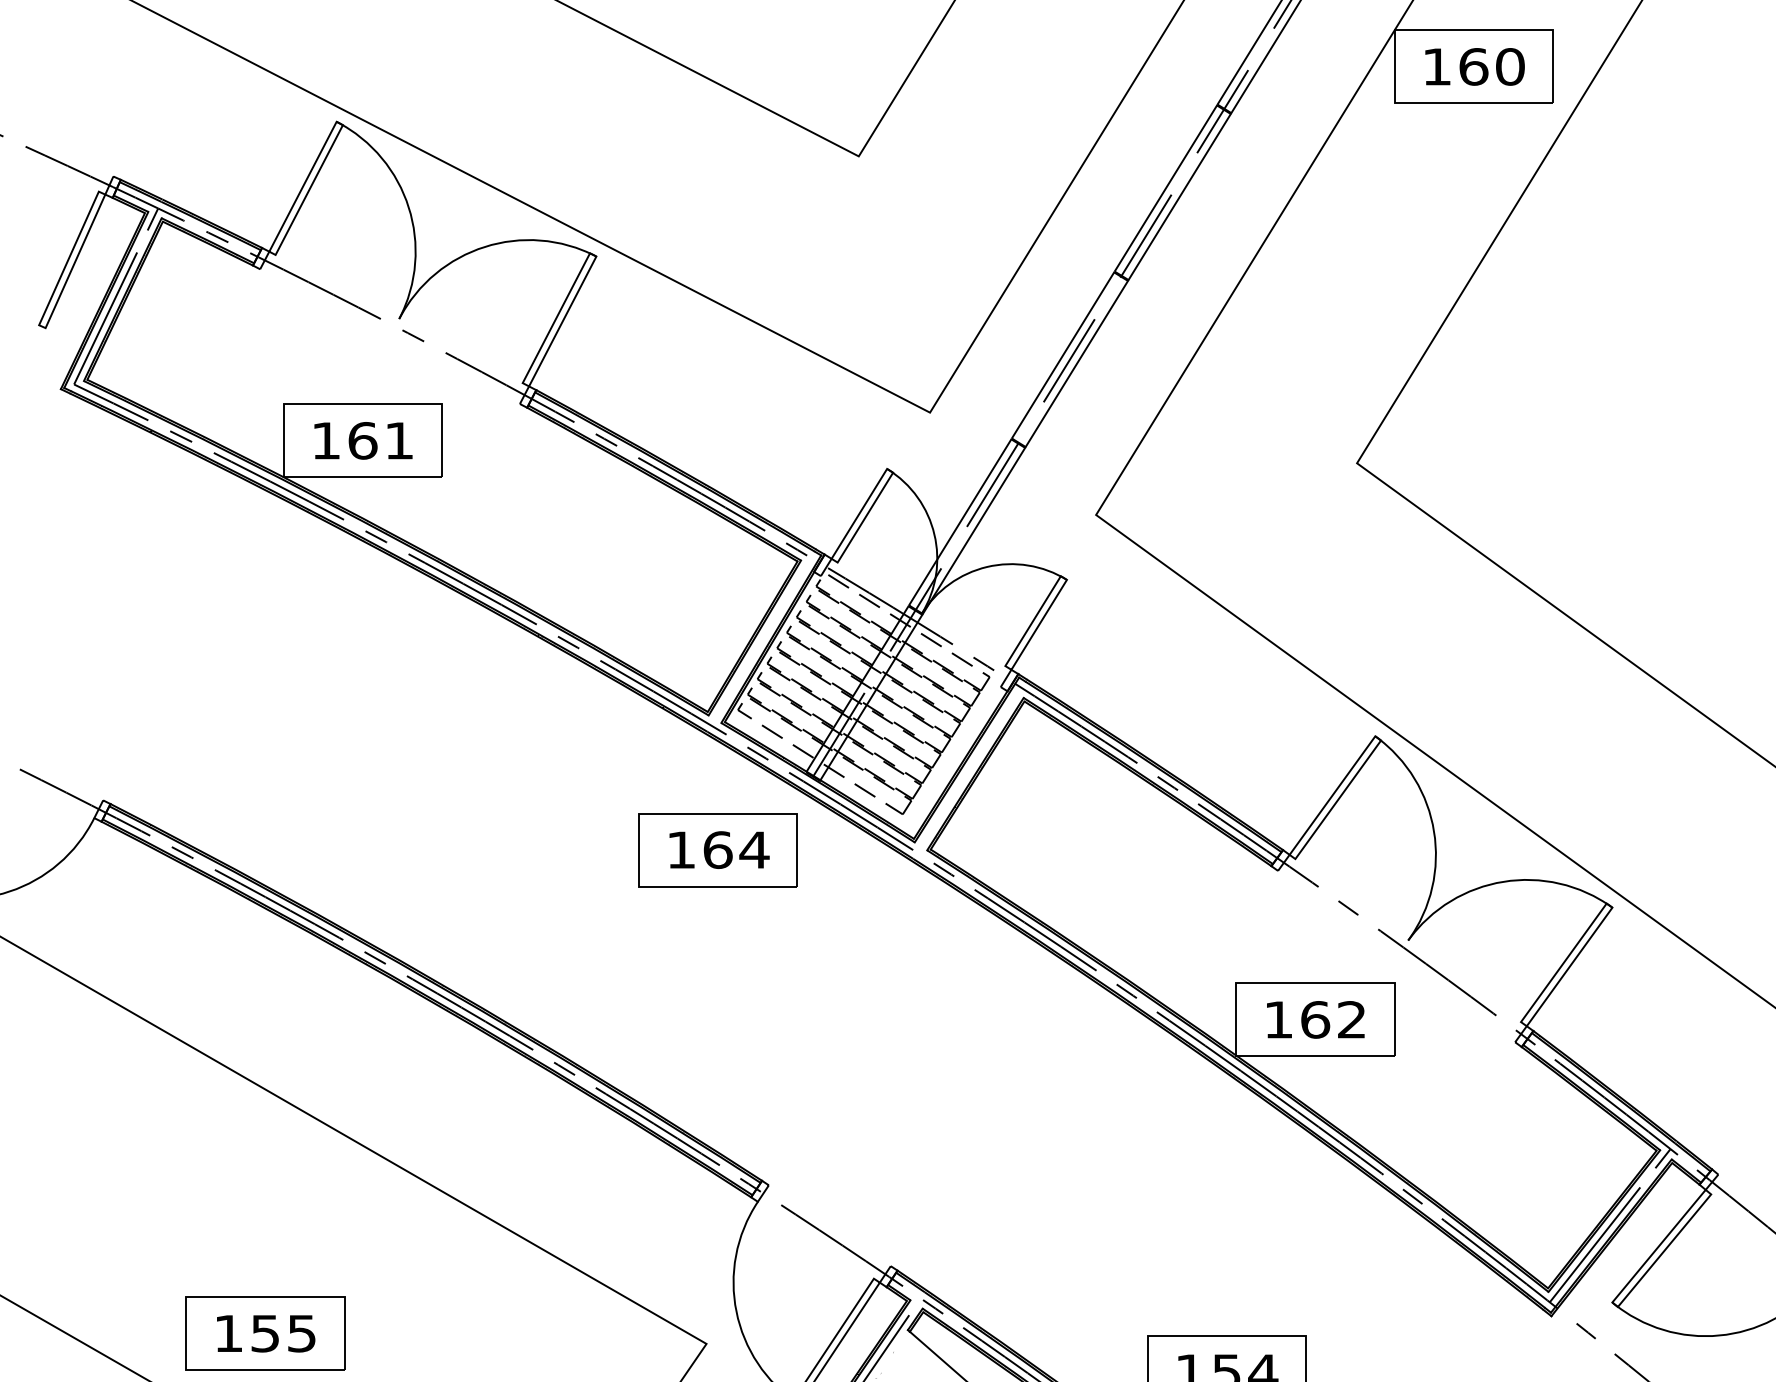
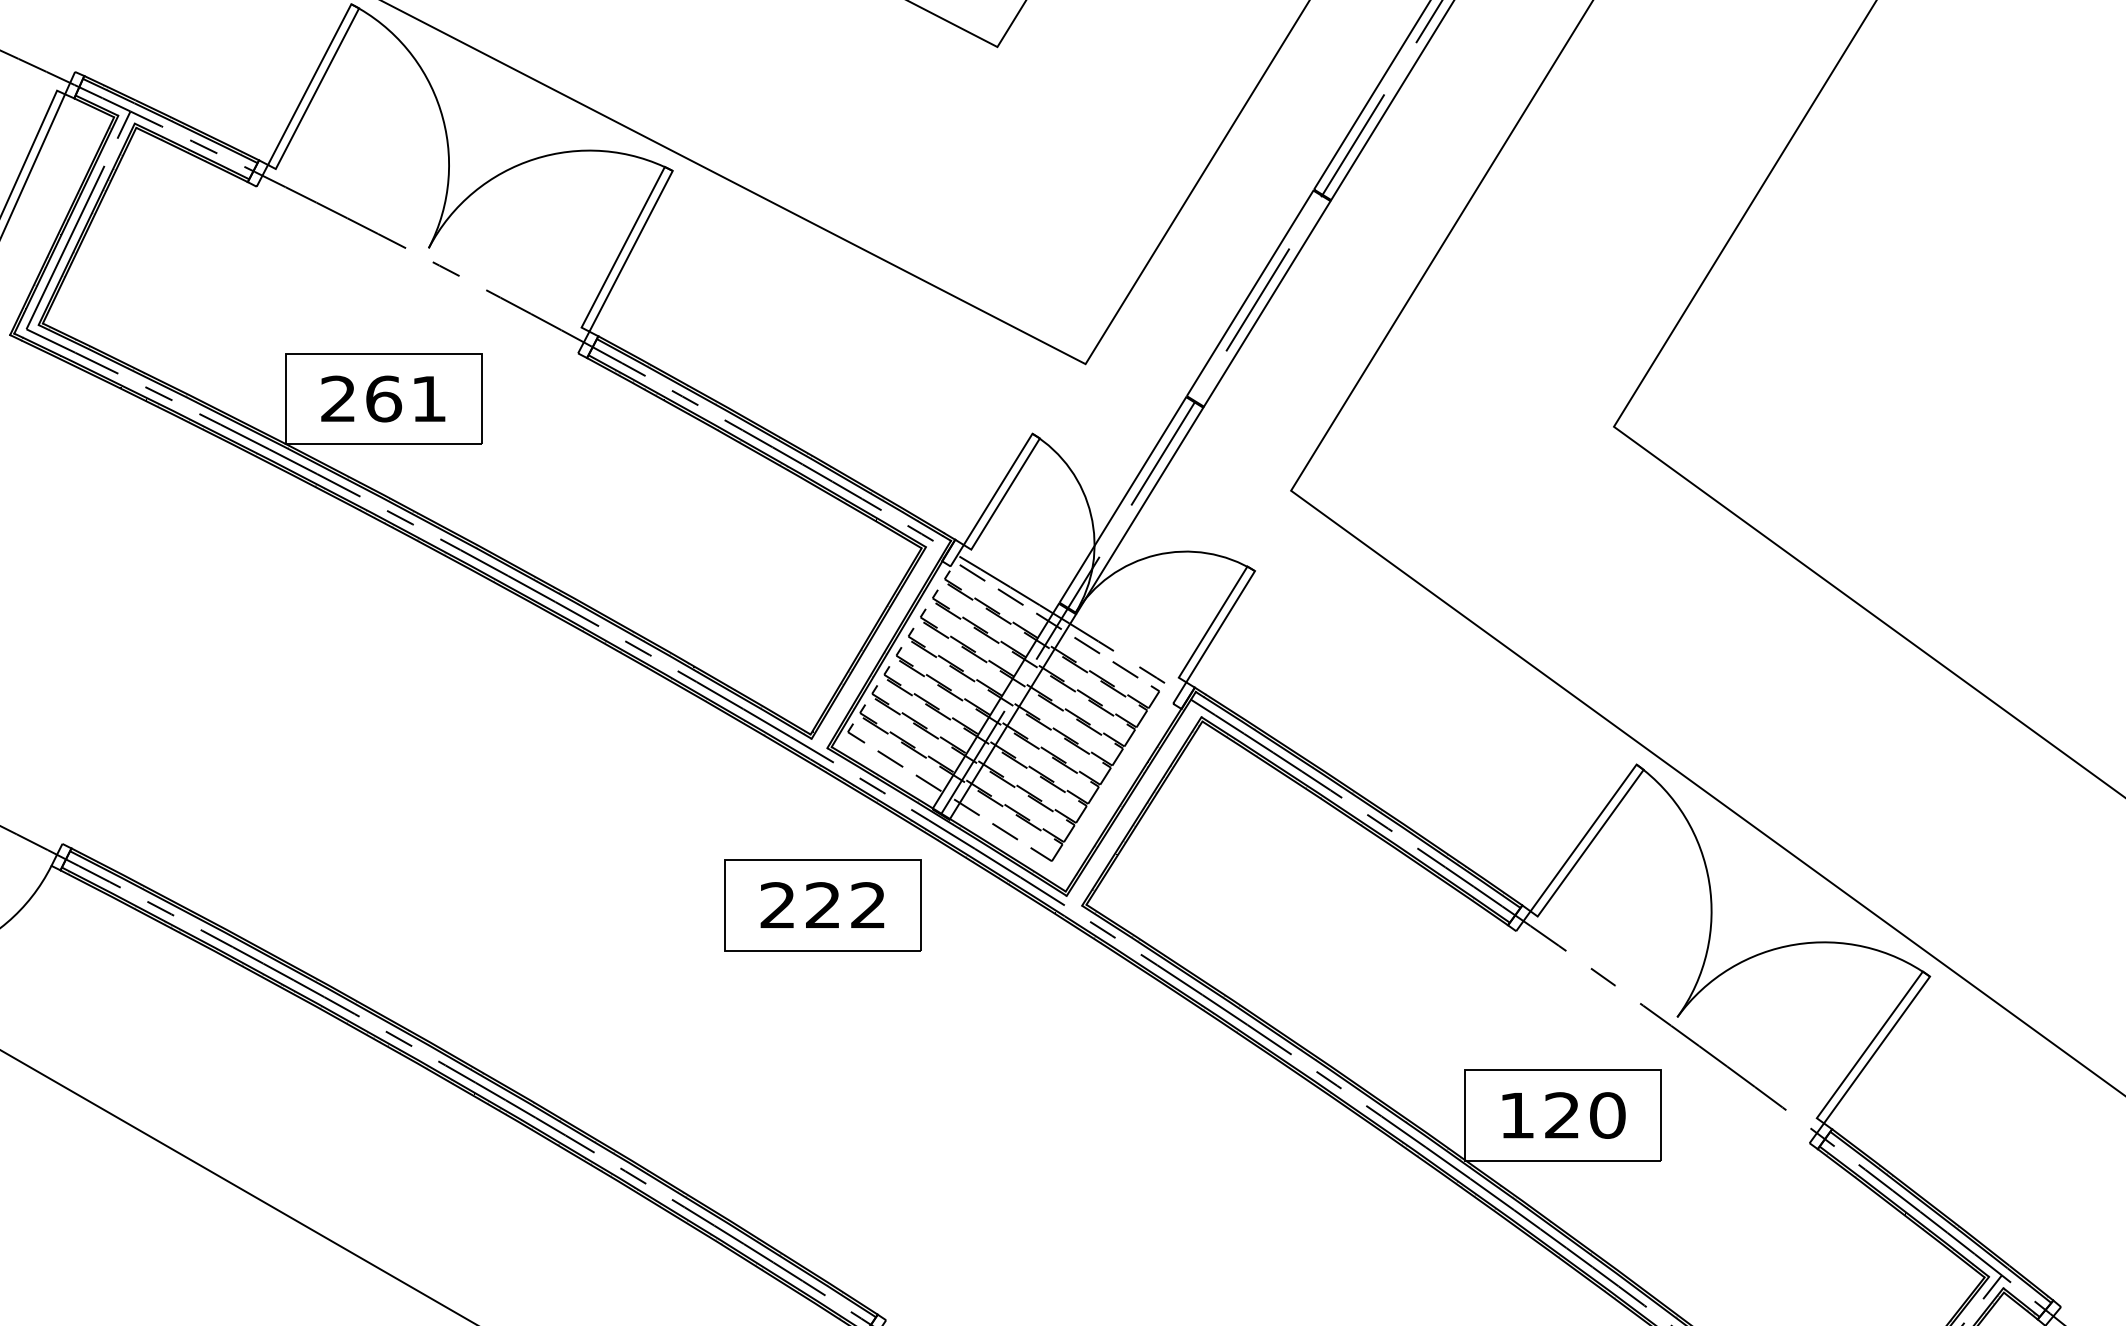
text: (325, 440) -> (337, 398), 161 -> 261
text: (718, 849) -> (823, 904), 164 -> 222
text: (1333, 1019) -> (1584, 1115), 162 -> 120

